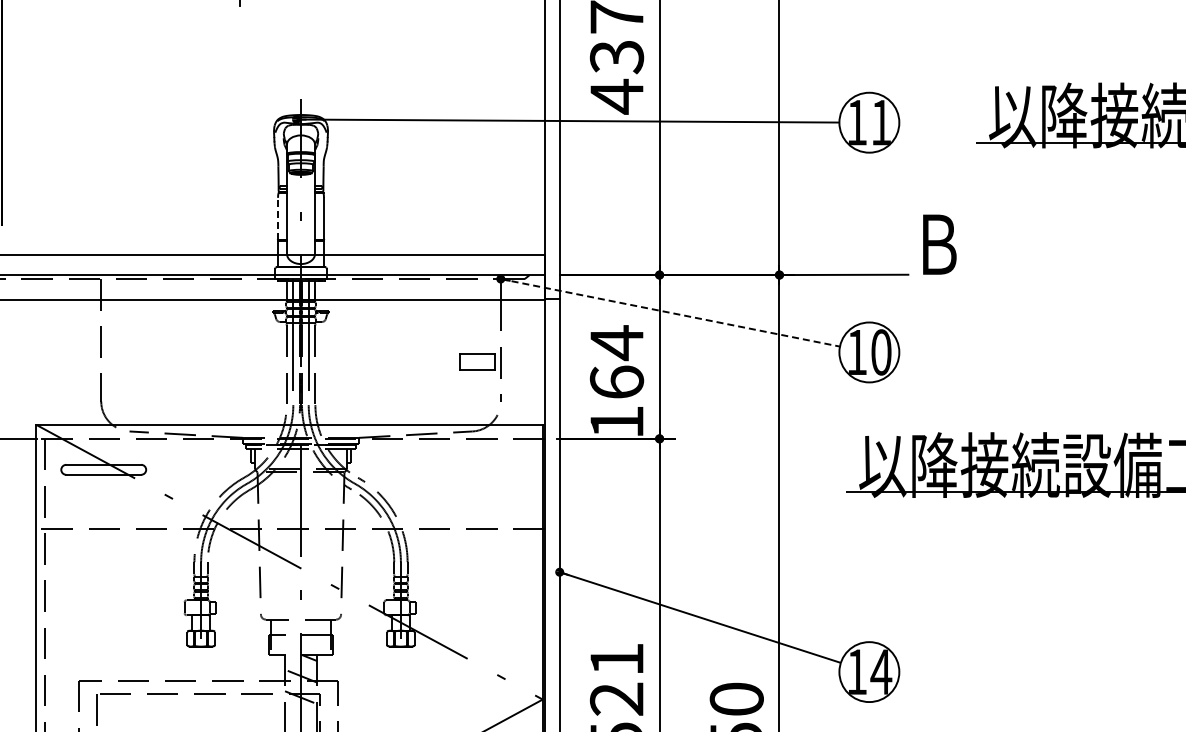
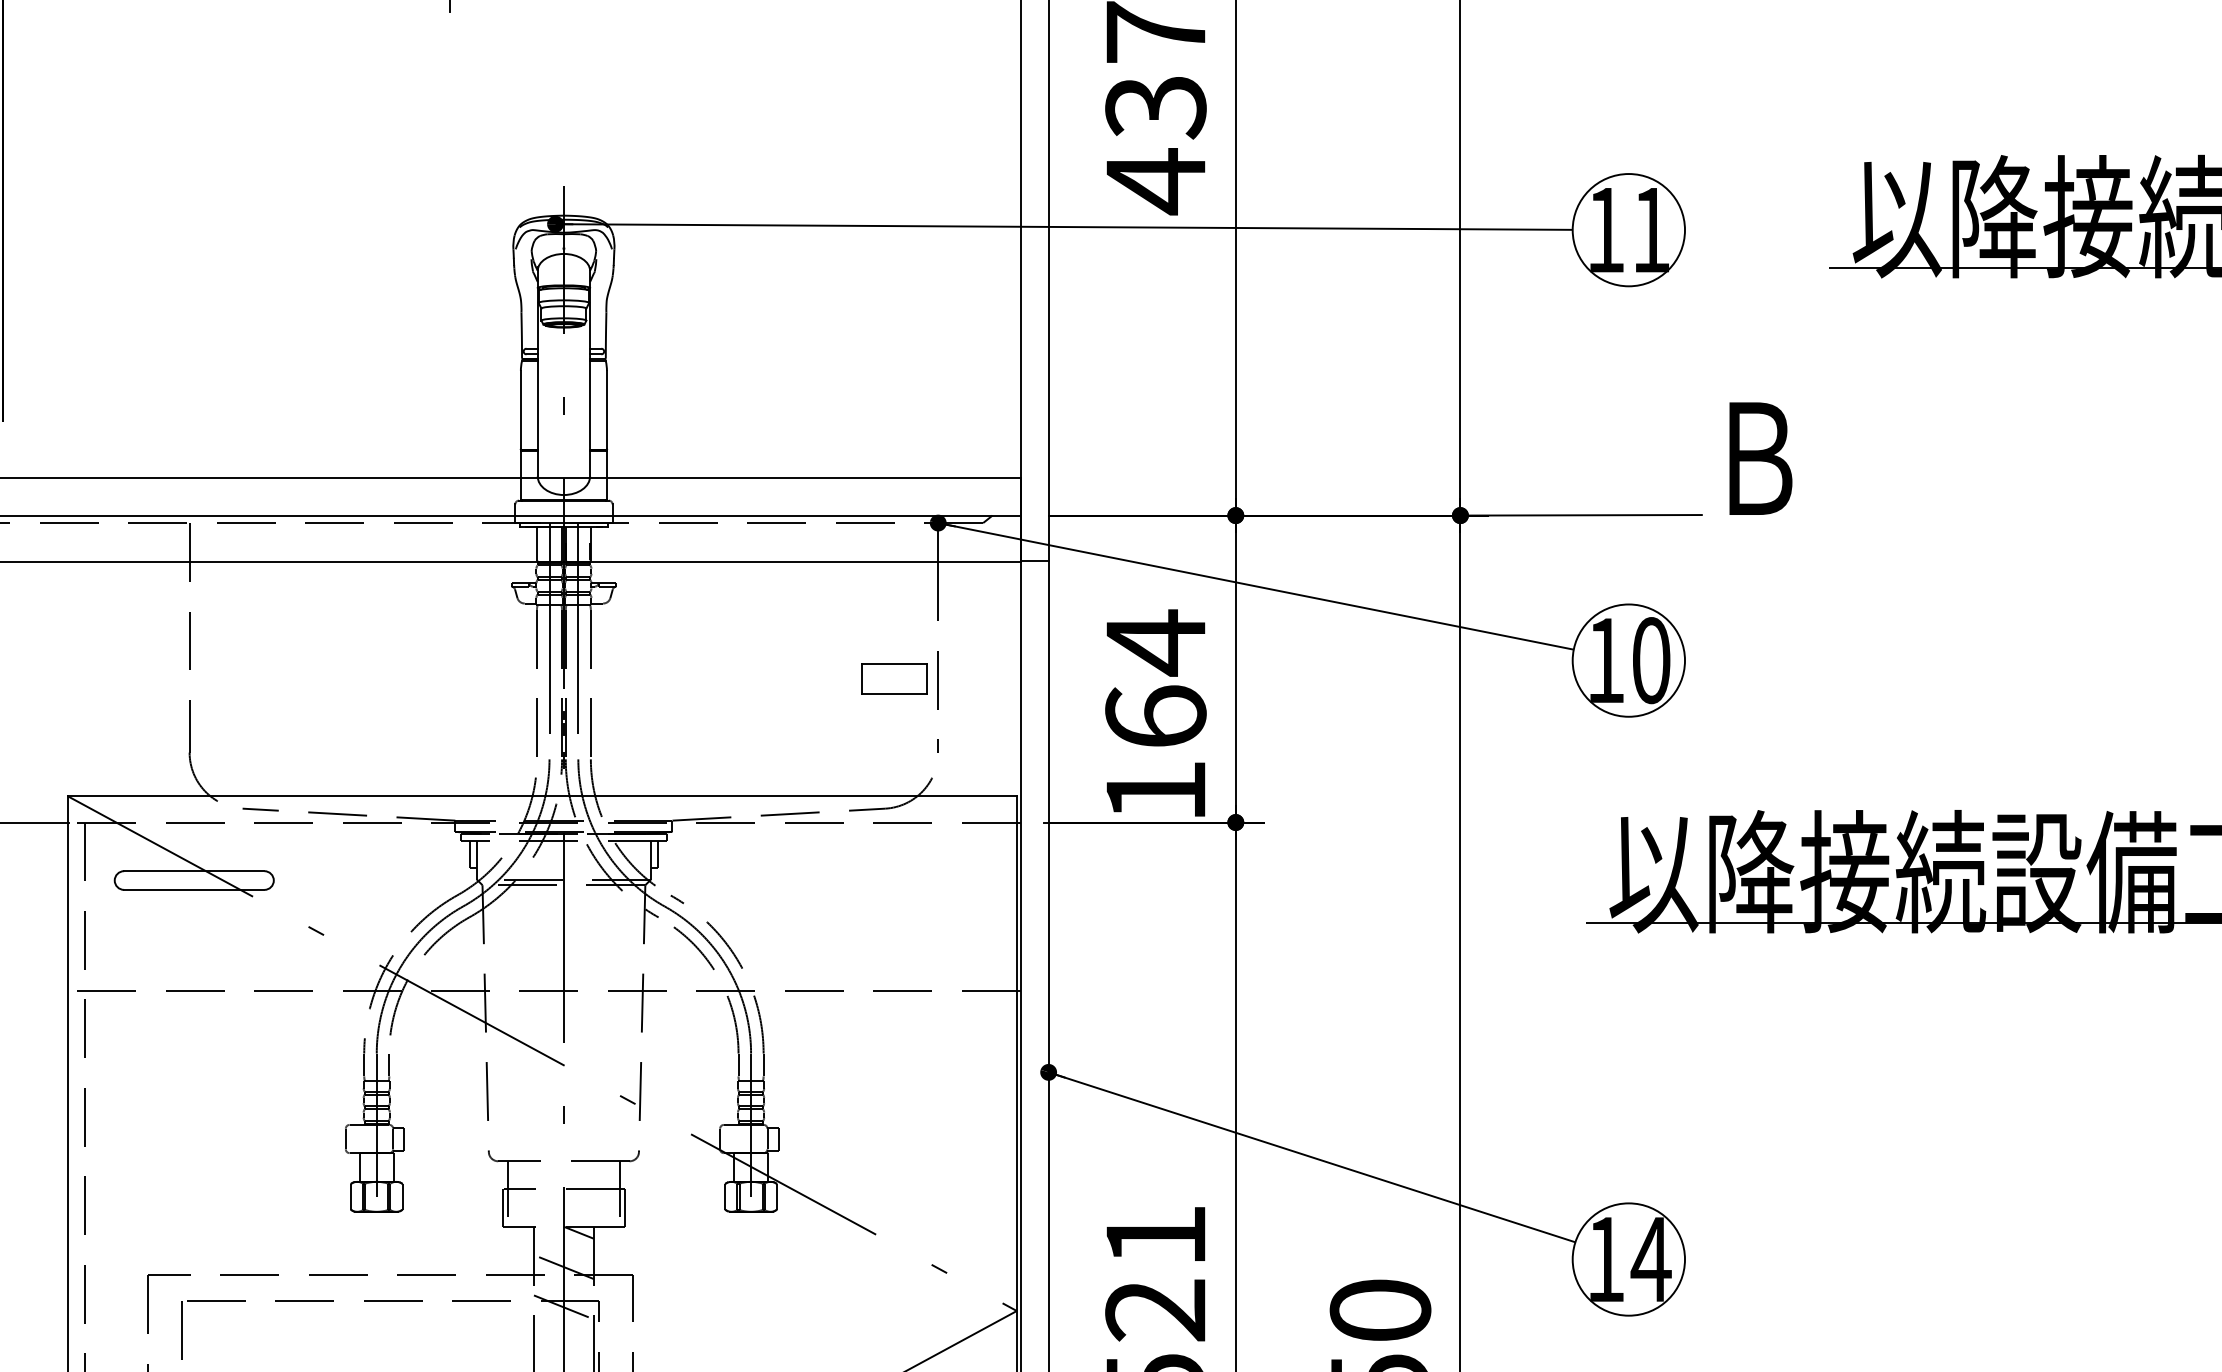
line: (278, 218) -> (521, 409), dashed -> solid
line: (670, 312) -> (1256, 585), dashed -> solid

